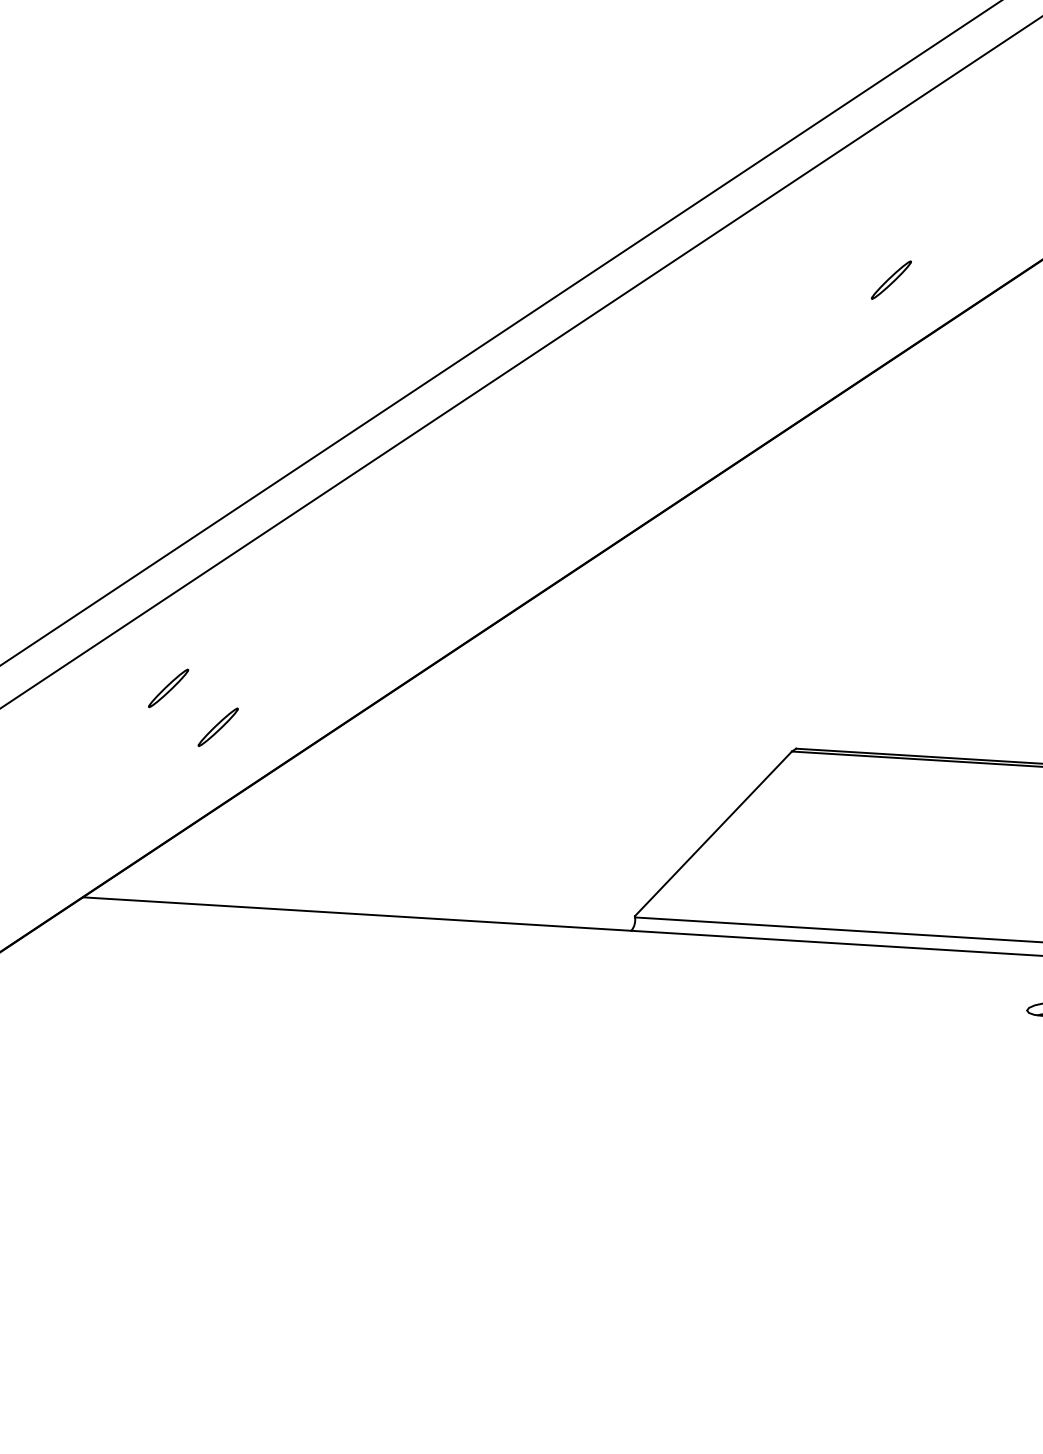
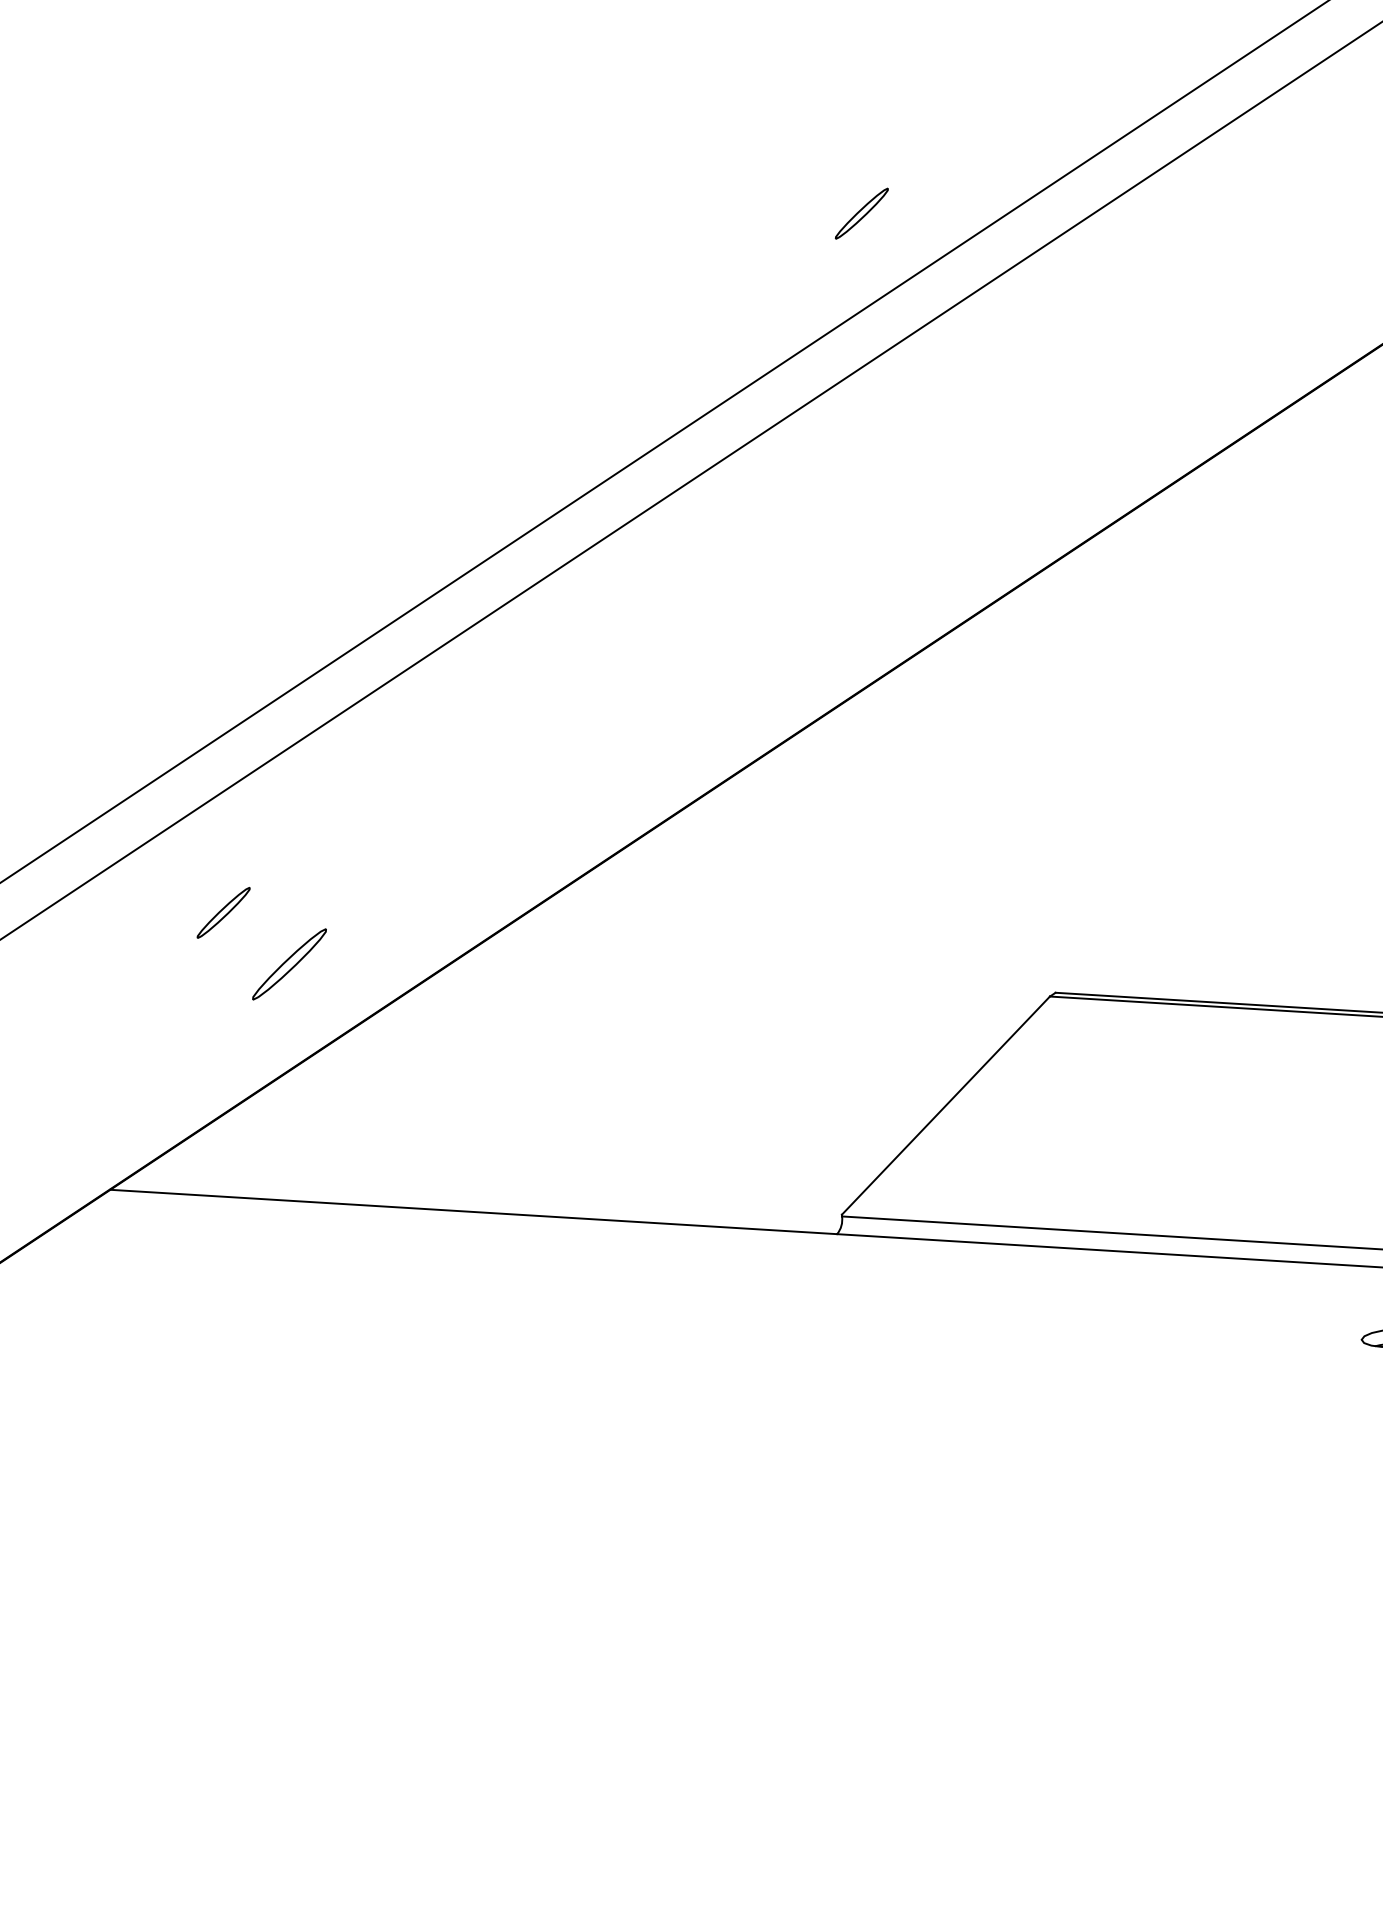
part: (891, 280) -> (861, 213), moved
part: (218, 727) -> (289, 964), size x1.4

